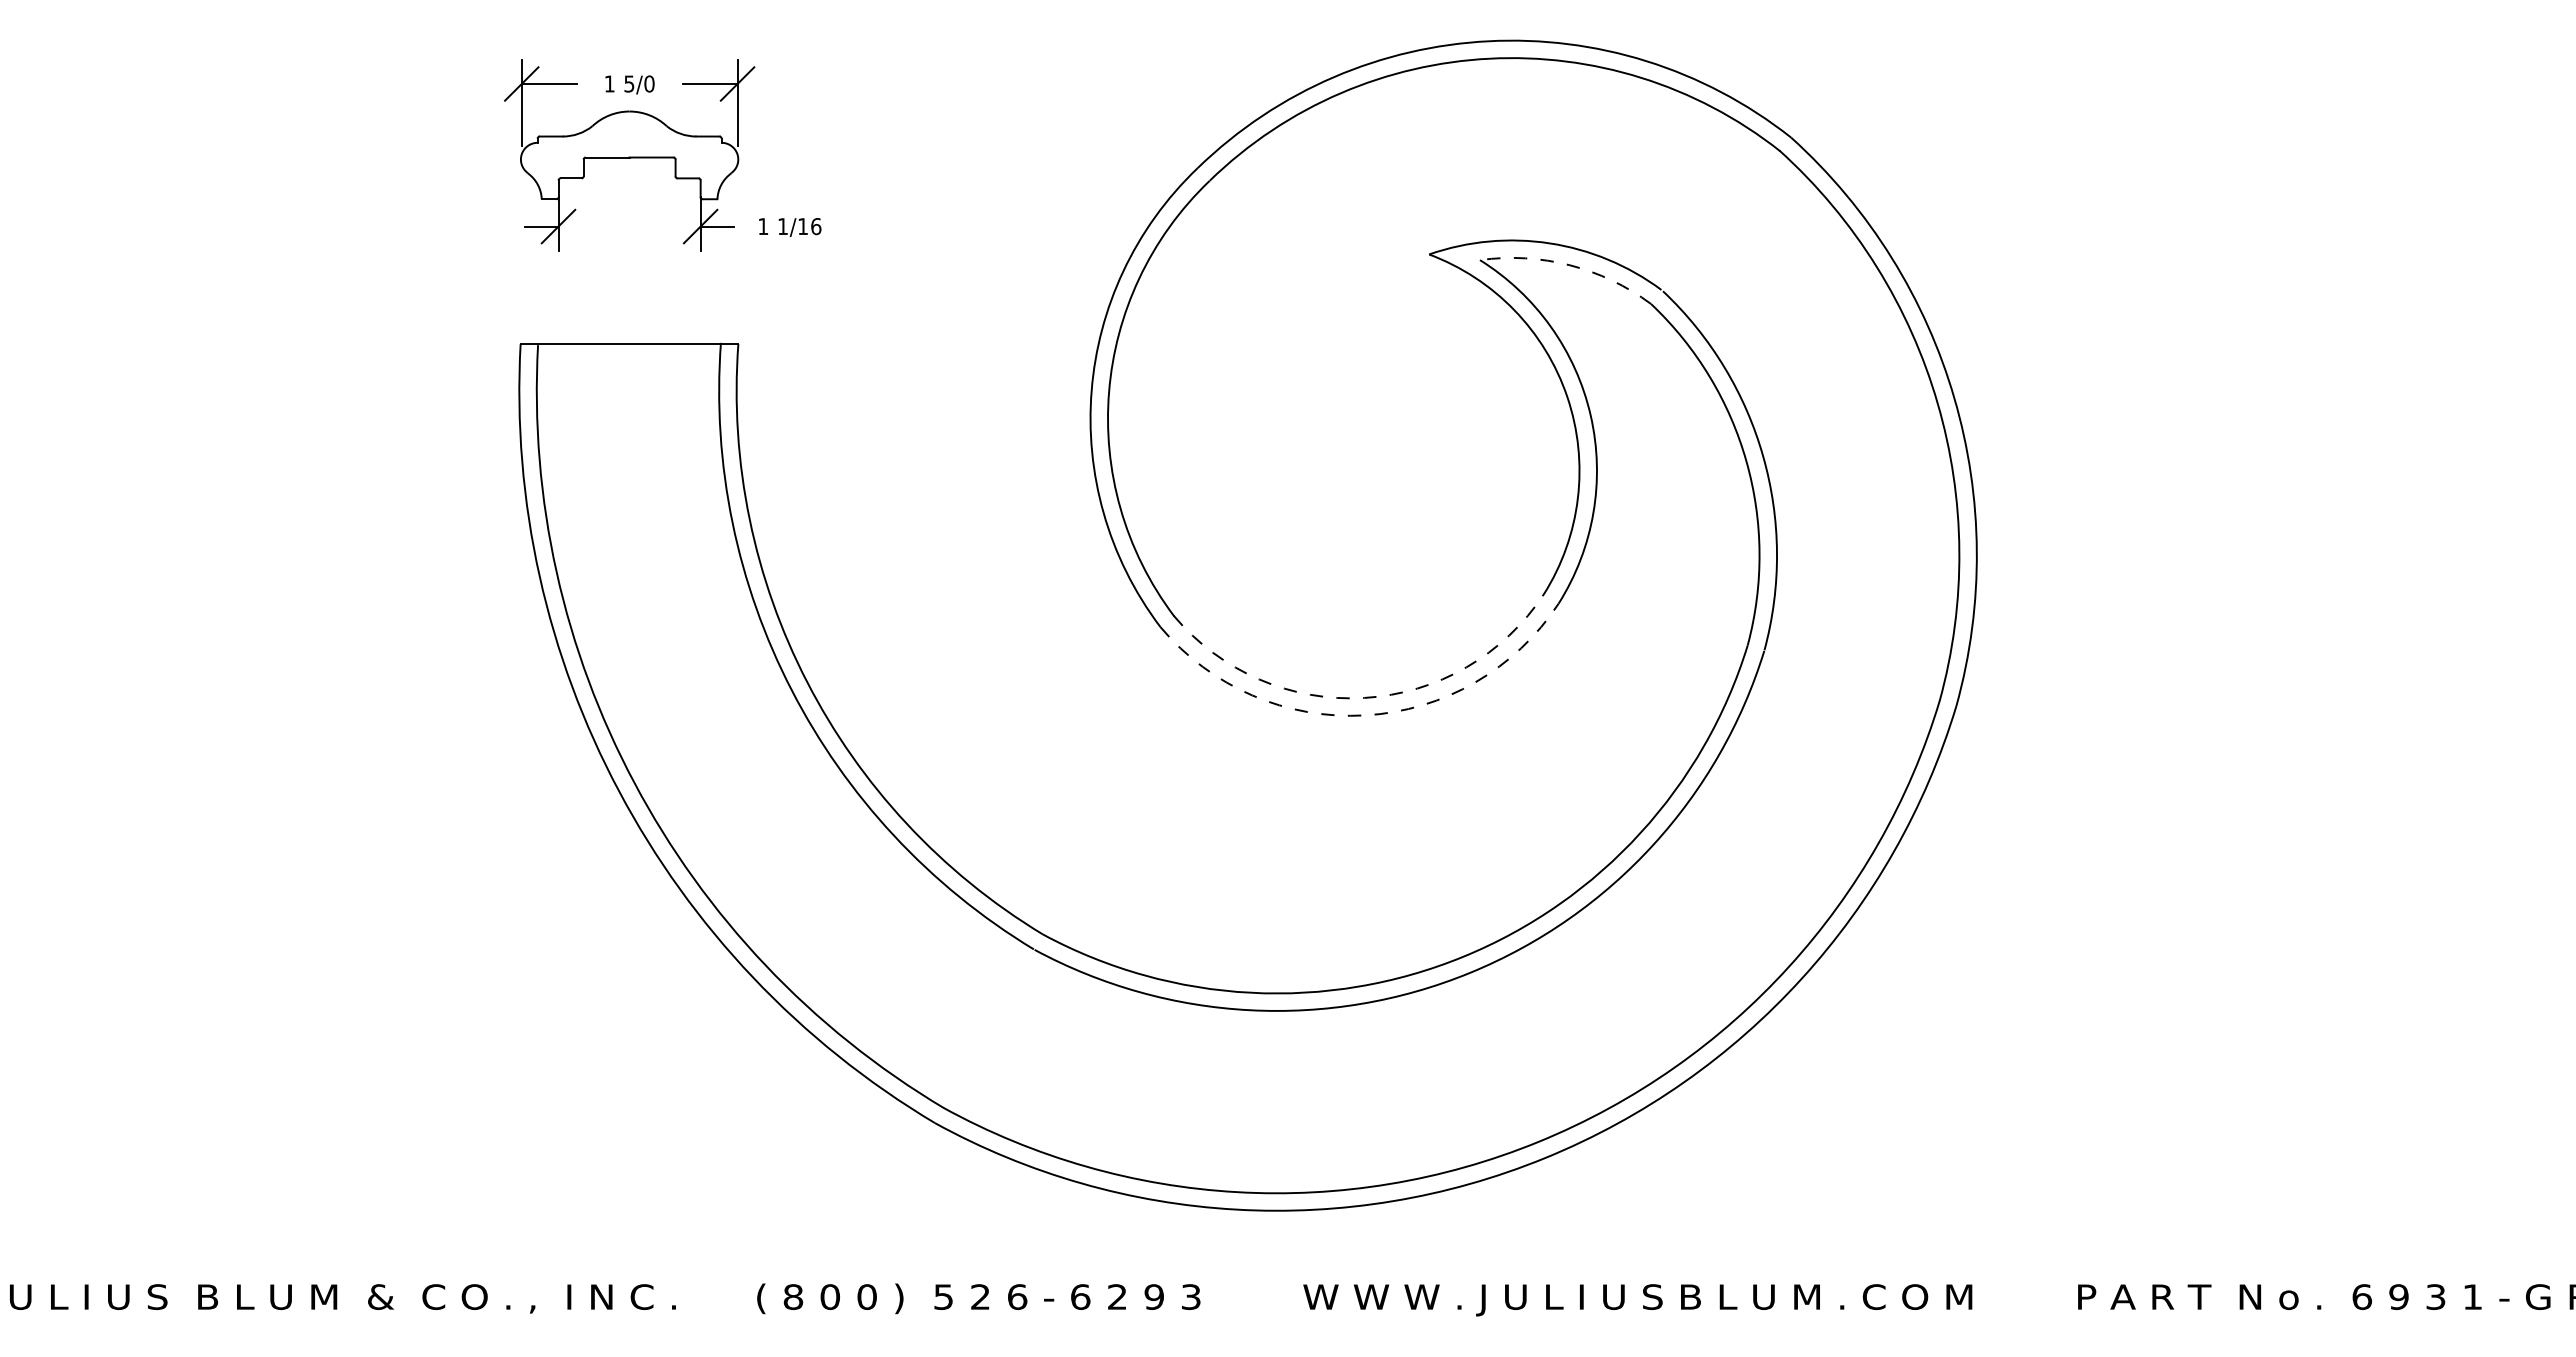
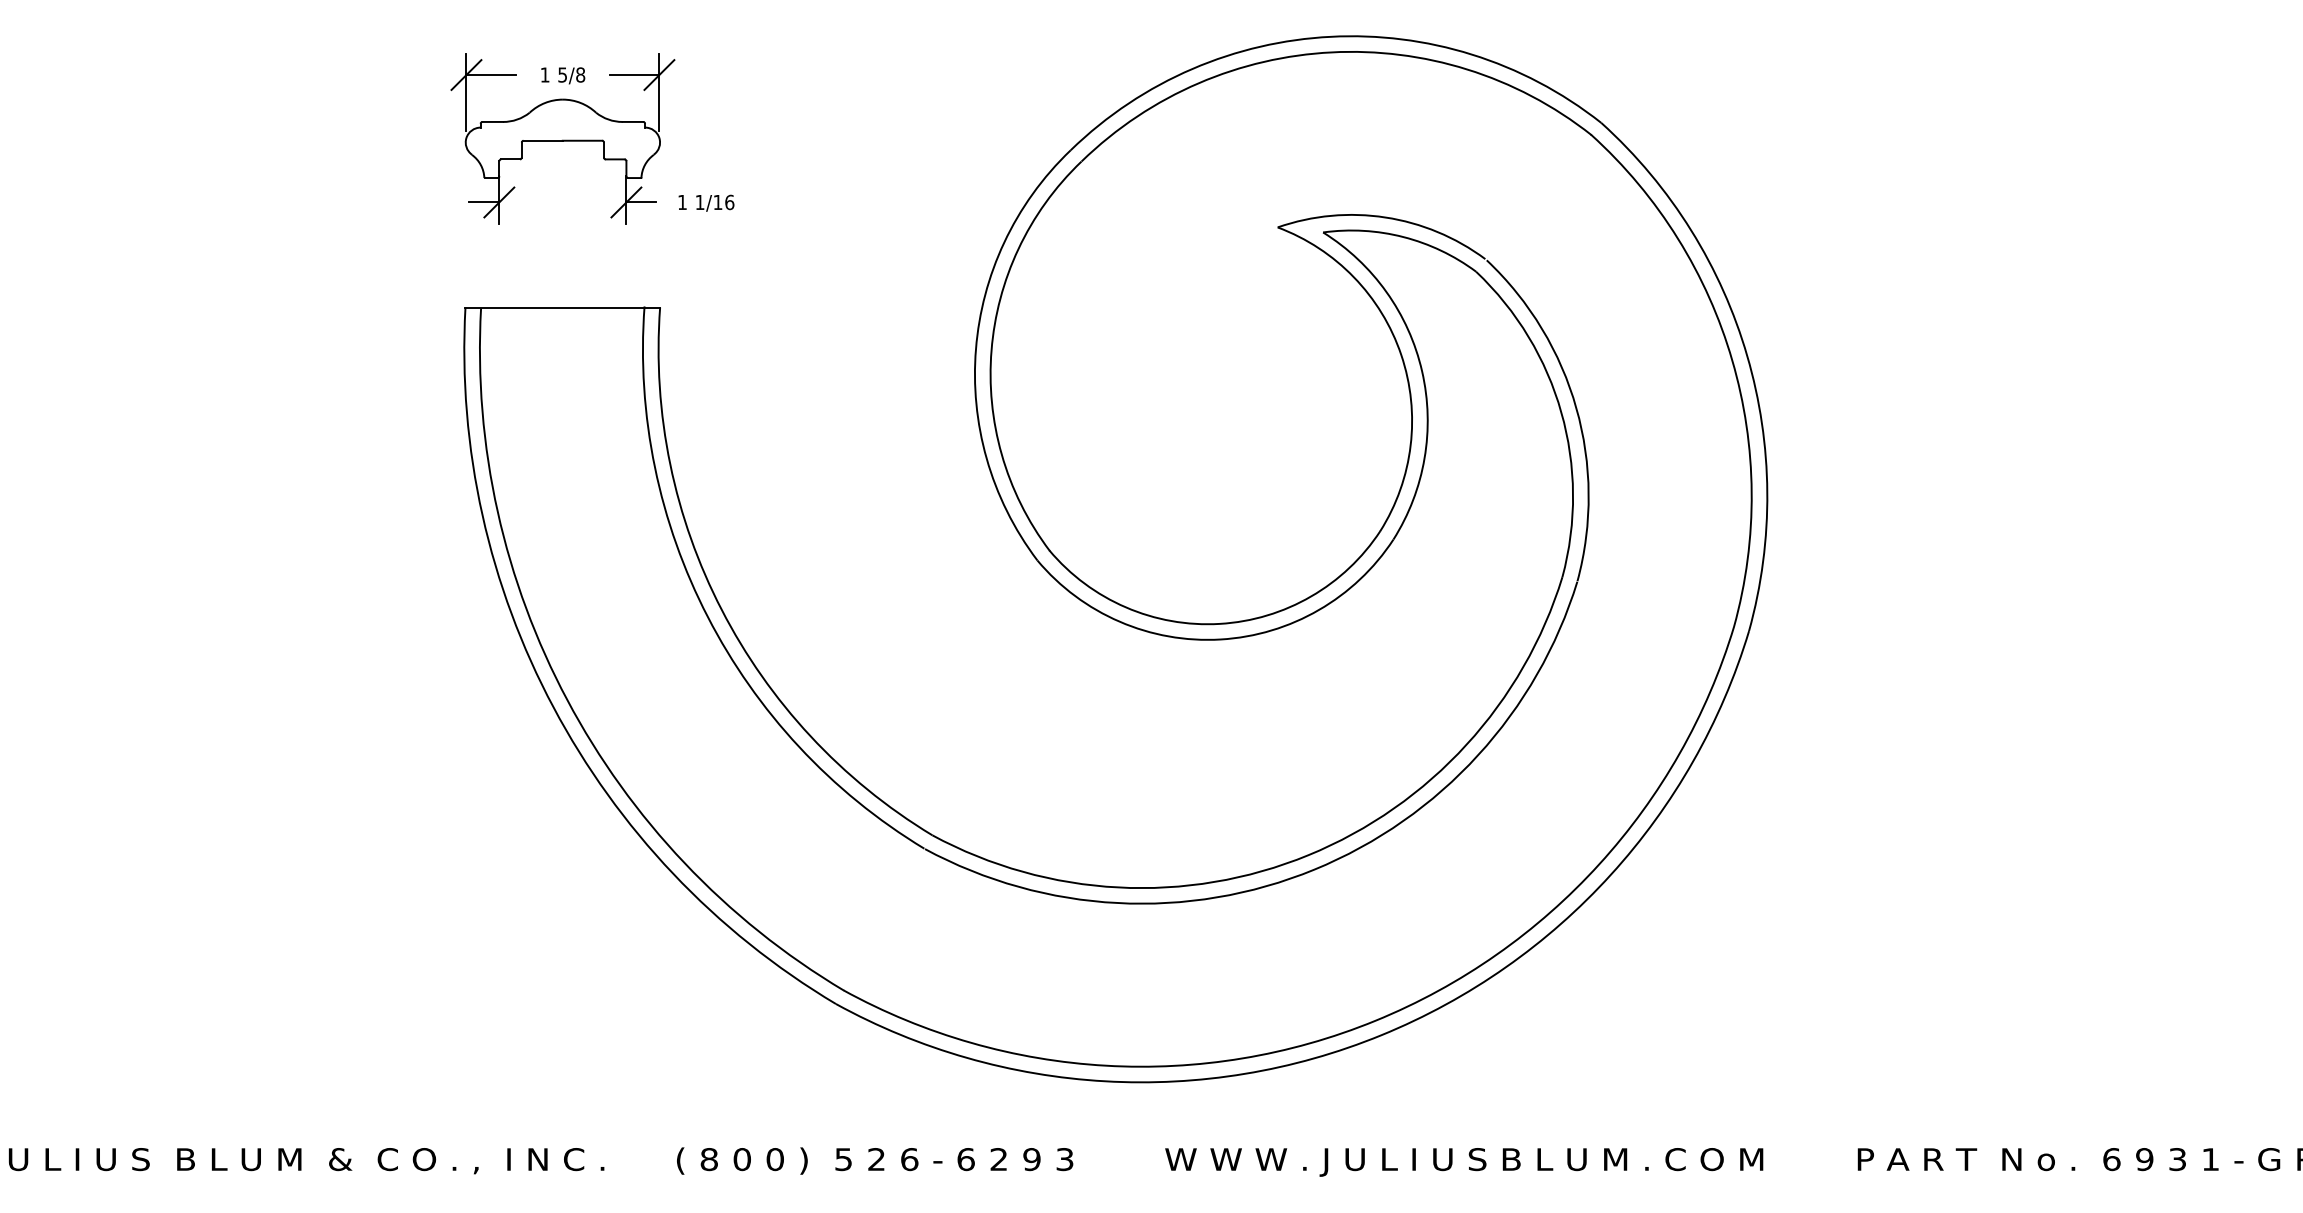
text: (649, 83) -> (580, 74), 5/0 -> 5/8
arc: (1569, 265) -> (1403, 237), dashed -> solid
arc: (1364, 697) -> (1219, 623), dashed -> solid
arc: (1365, 715) -> (1220, 639), dashed -> solid

